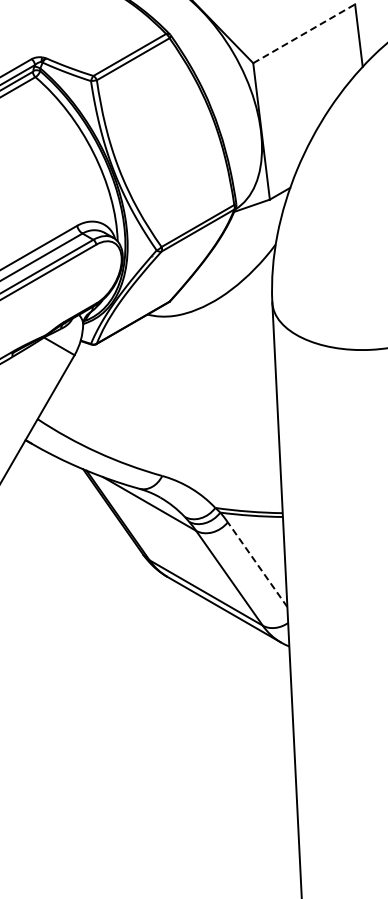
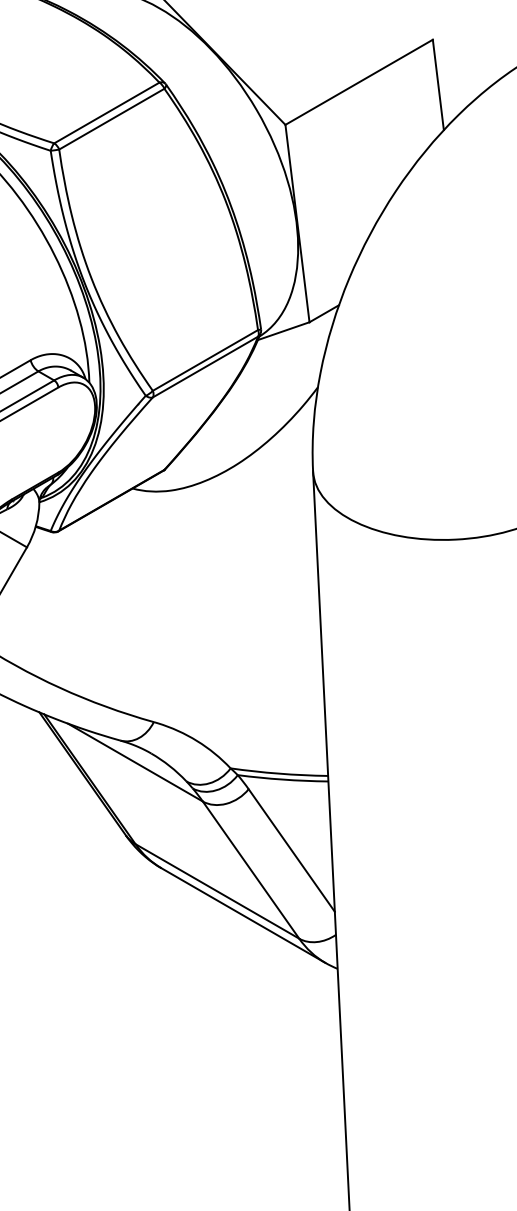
line: (304, 33) -> (359, 81), dashed -> solid
line: (257, 564) -> (291, 850), dashed -> solid

